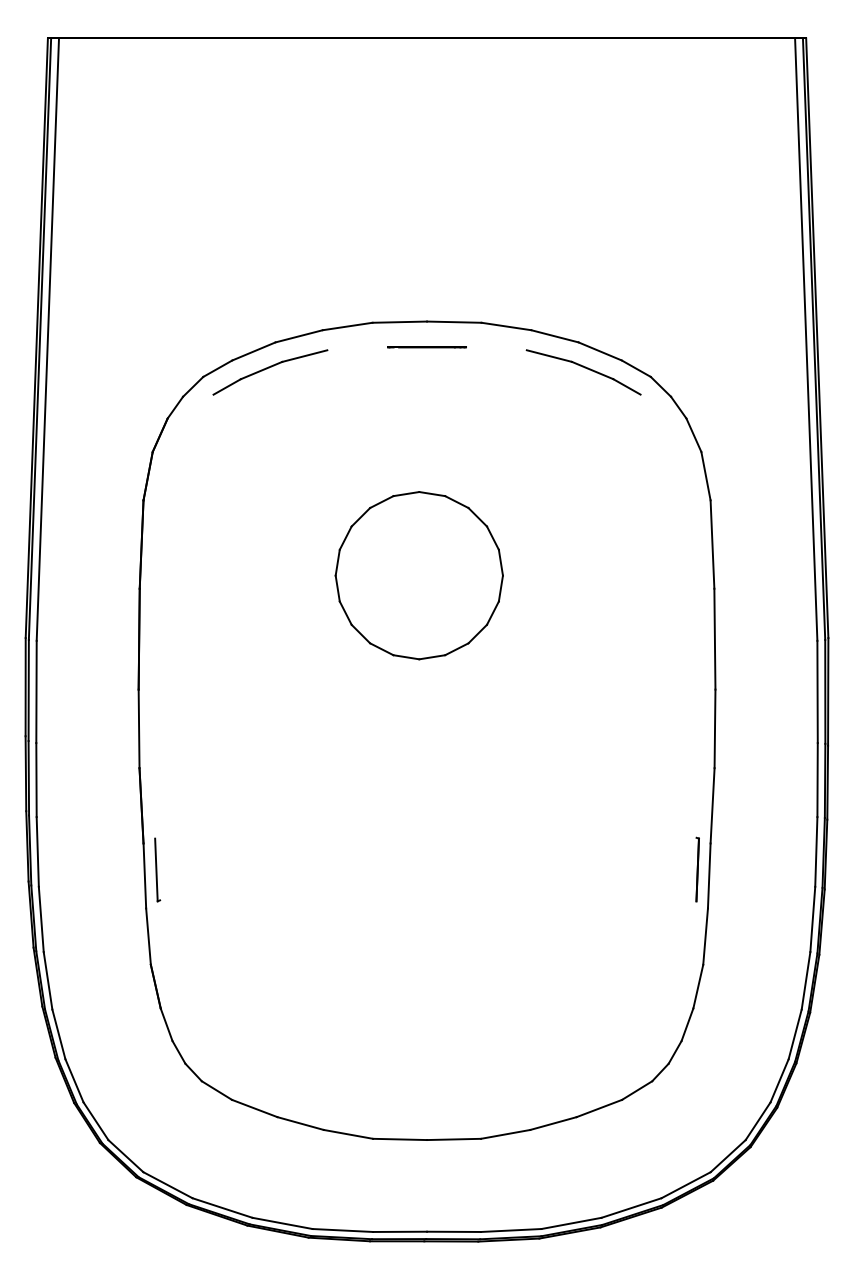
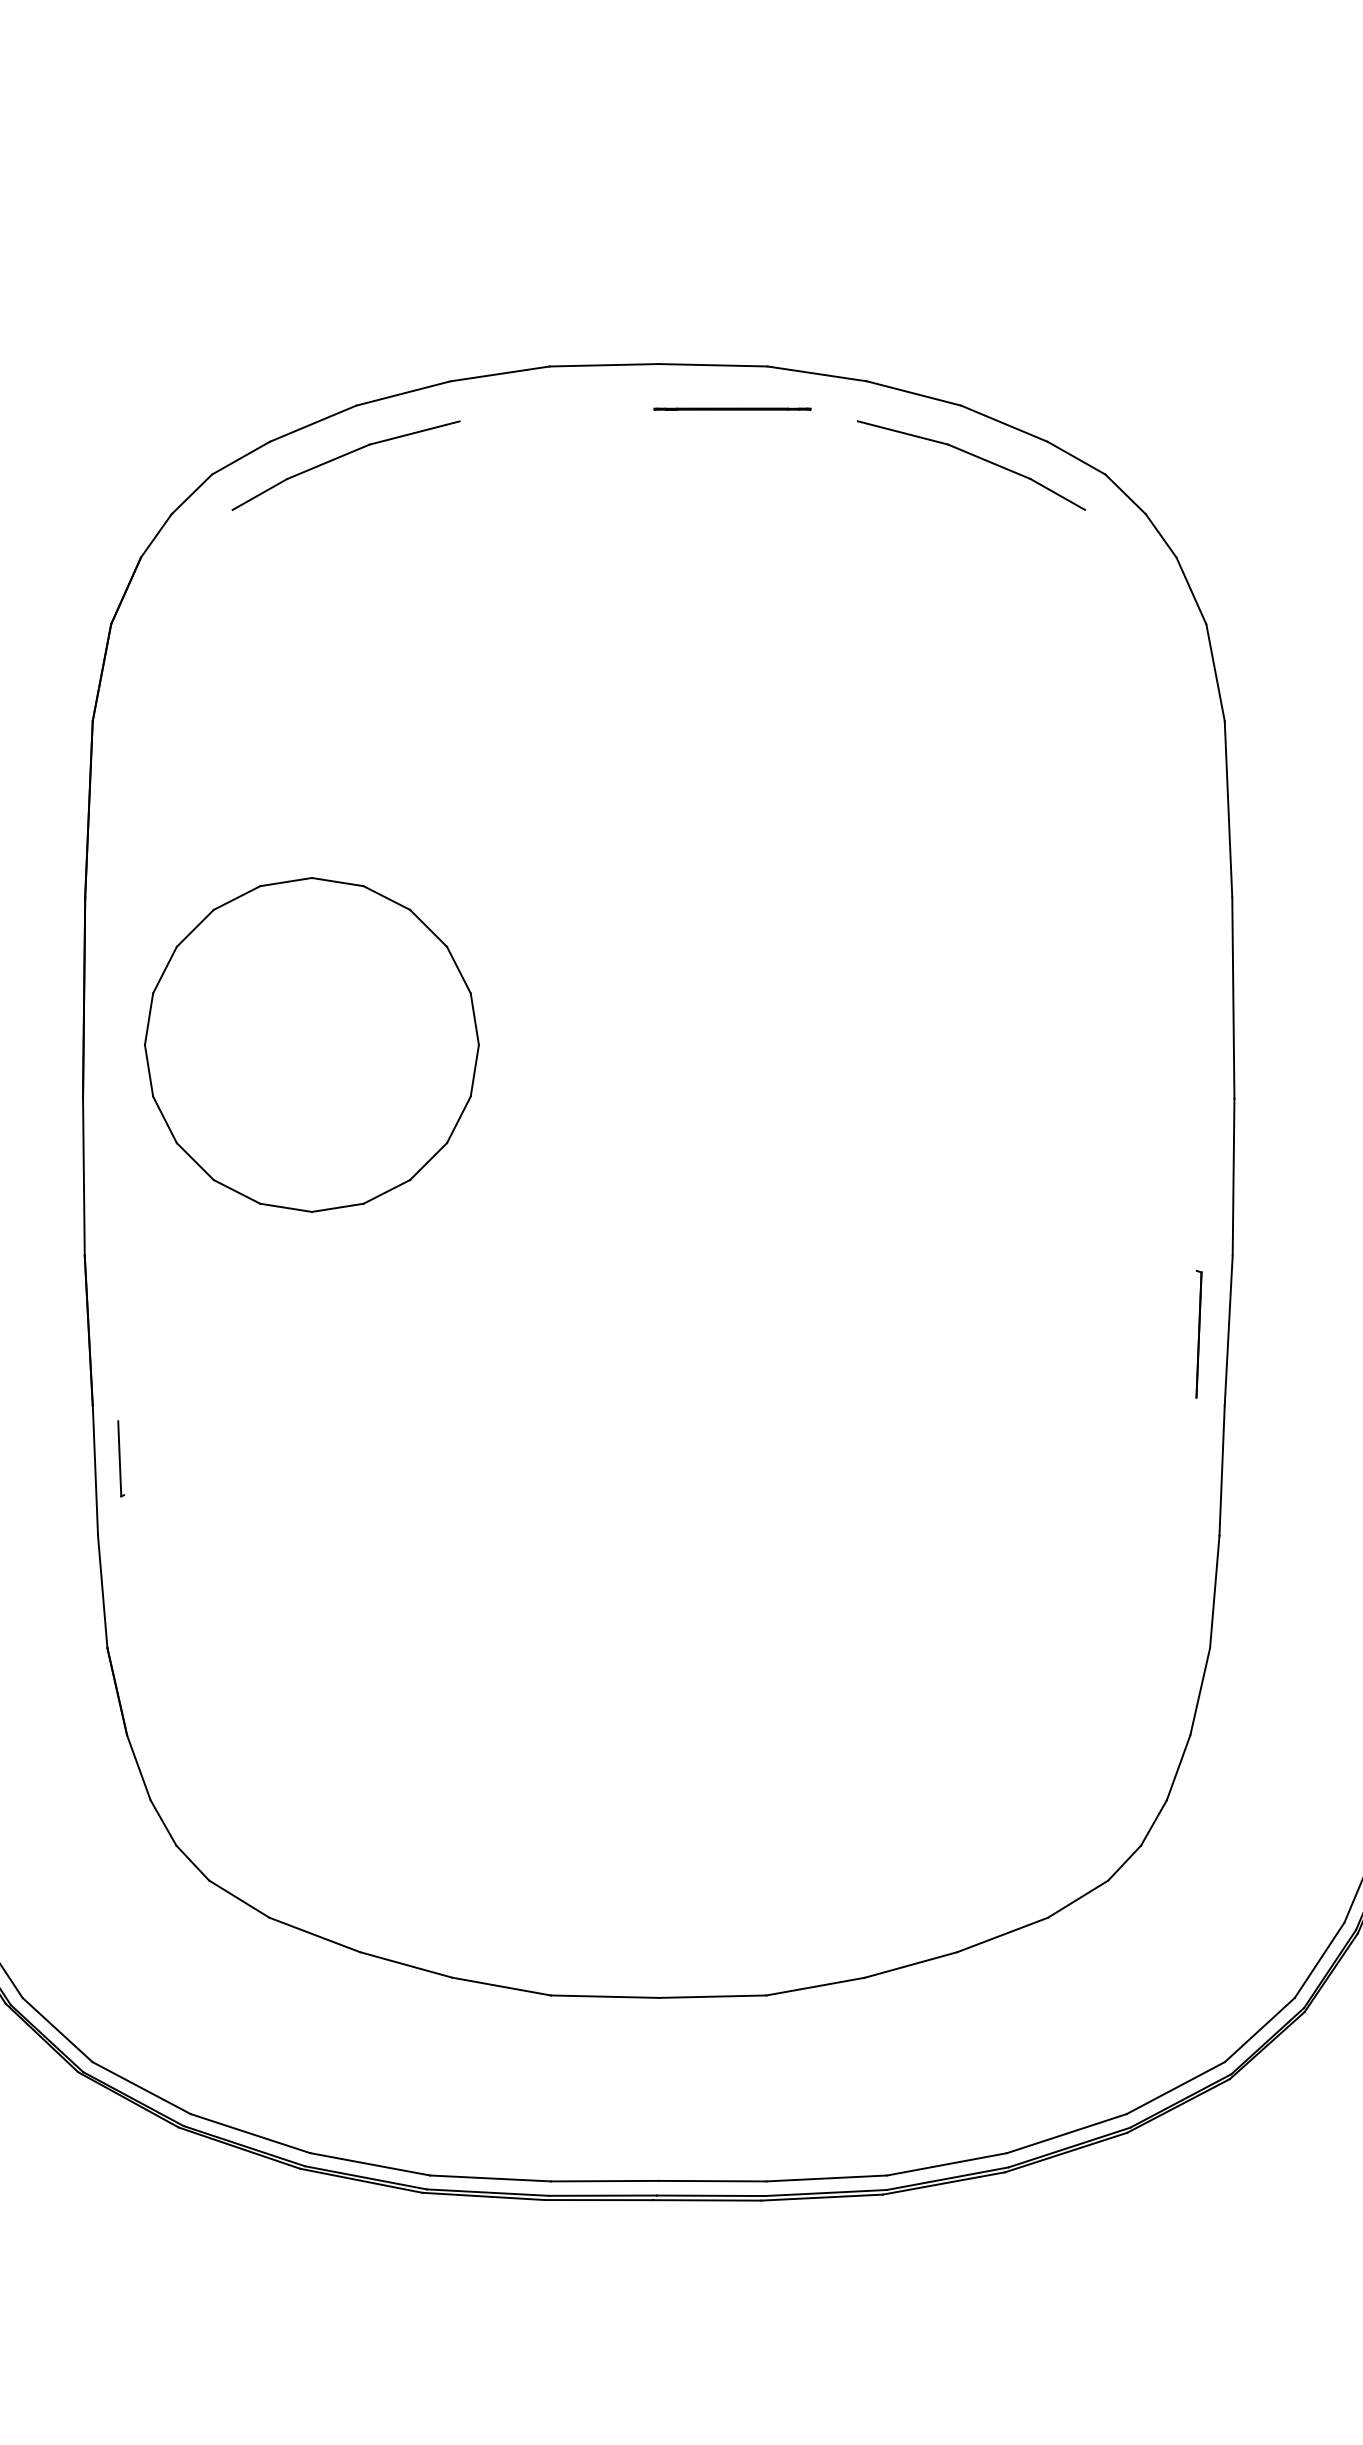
line: (426, 347) -> (731, 409), moved
part: (418, 575) -> (310, 1044), moved
part: (157, 869) -> (120, 1457), size x0.6
part: (697, 869) -> (1198, 1334), moved

